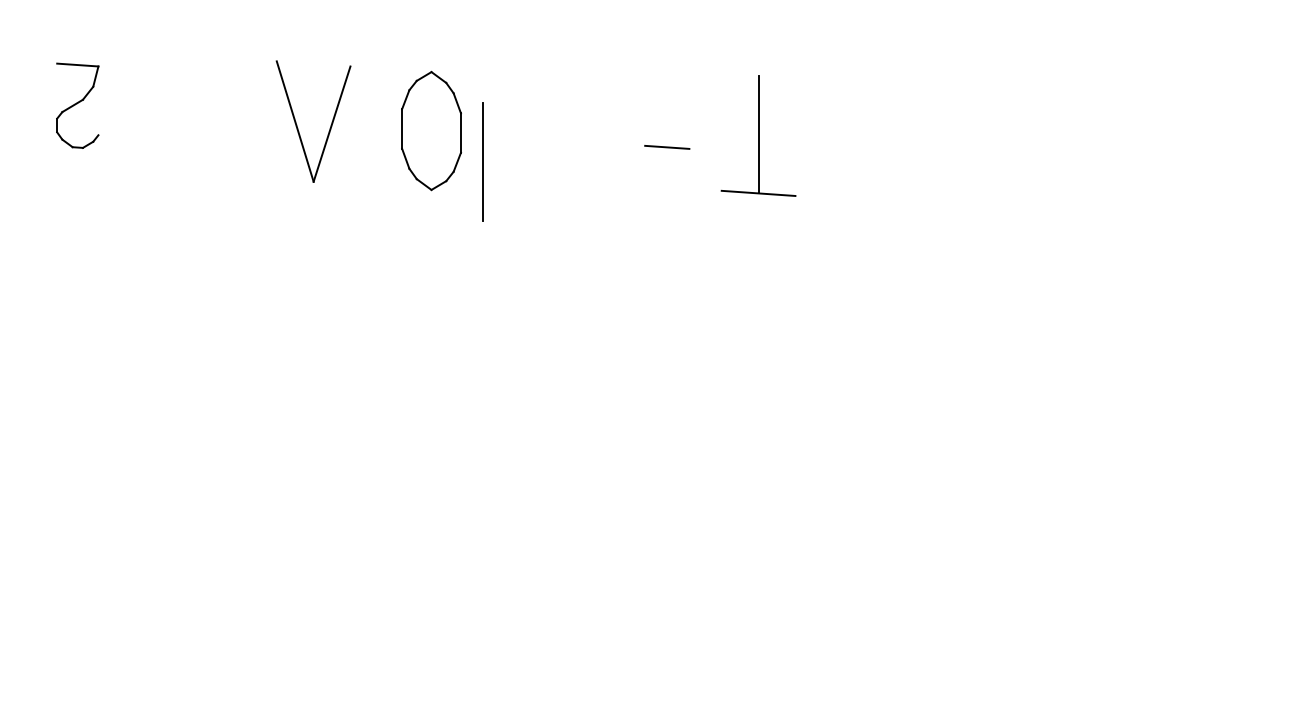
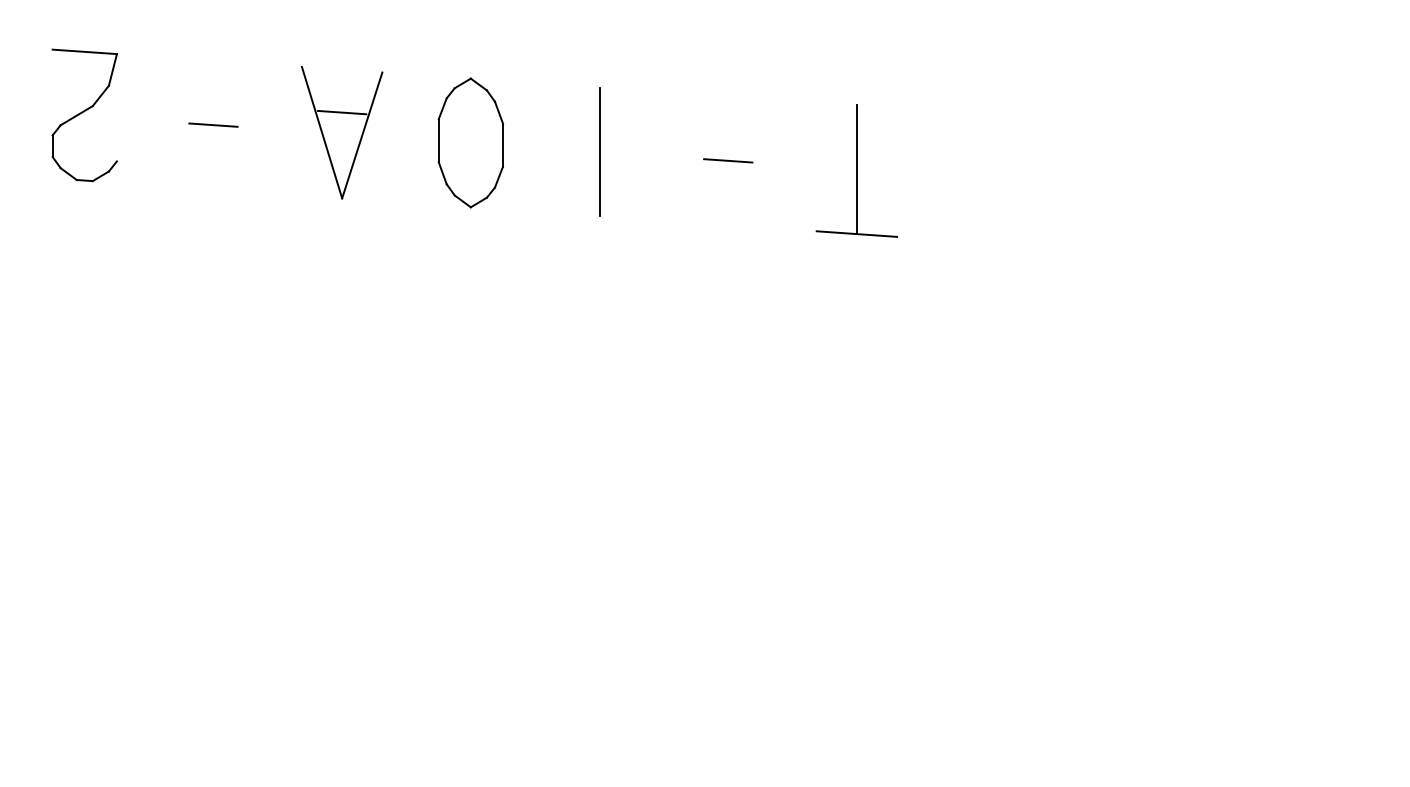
line: (313, 103) -> (342, 112), added
part: (77, 105) -> (84, 115), size x1.43
line: (195, 114) -> (213, 124), added
part: (758, 135) -> (856, 170), moved
line: (483, 161) -> (599, 151), moved

